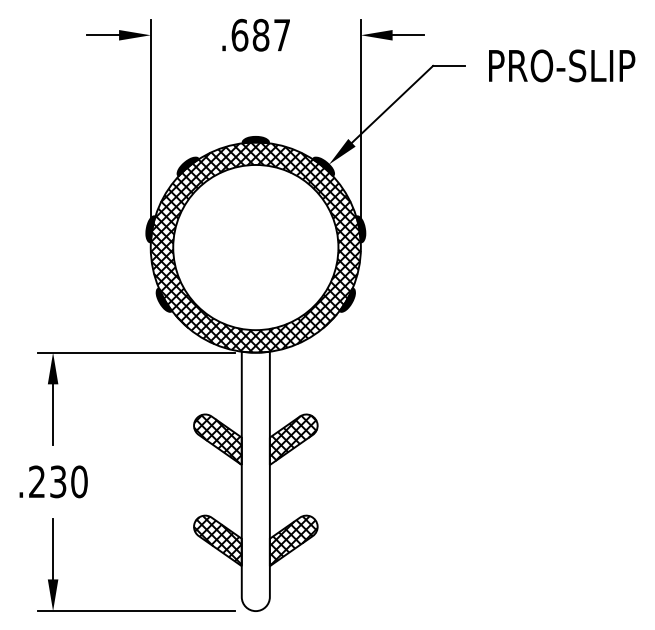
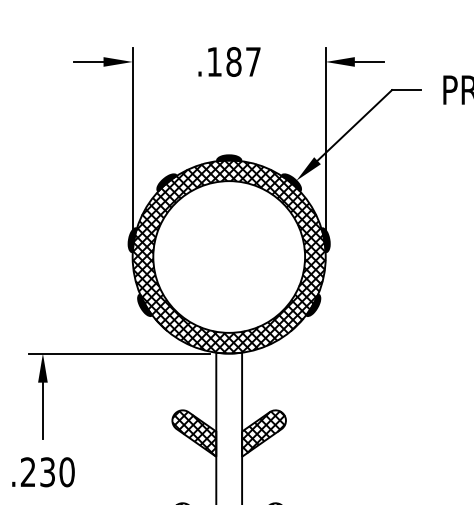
text: (239, 34) -> (214, 61), .687 -> .187

